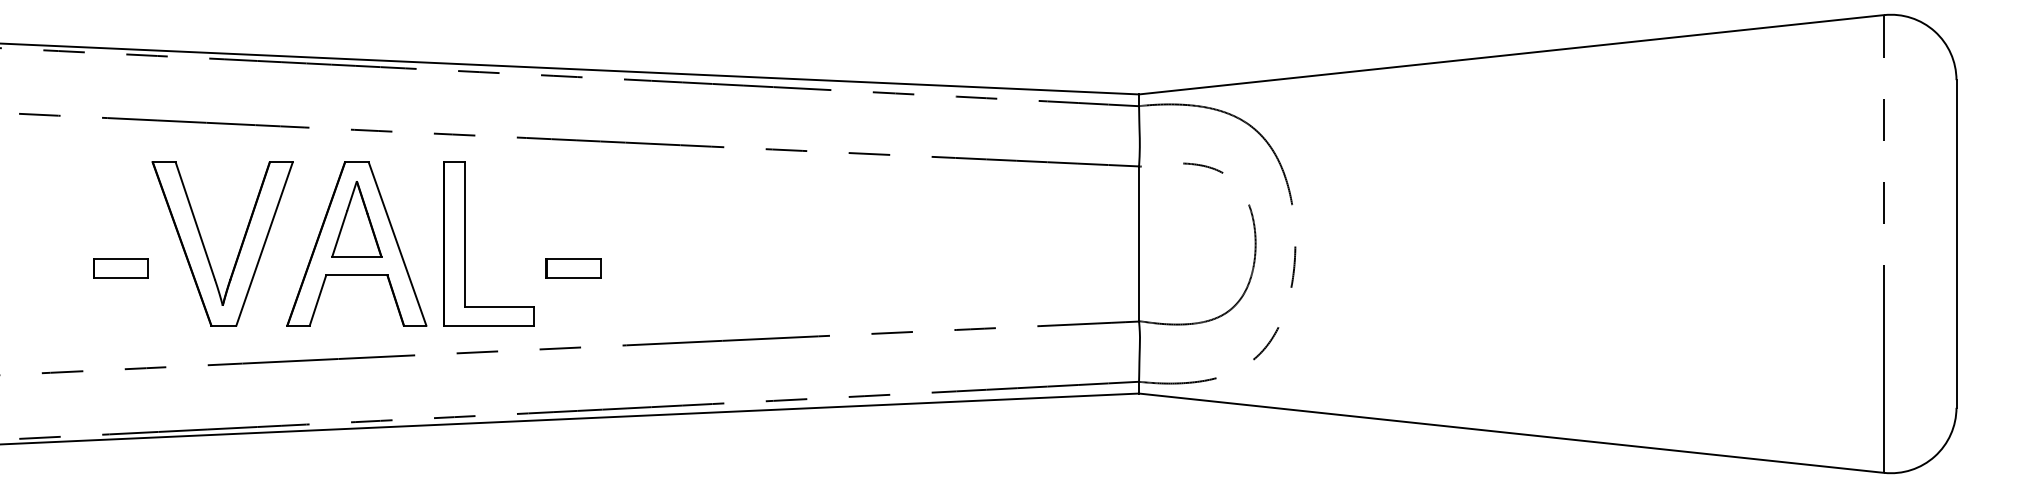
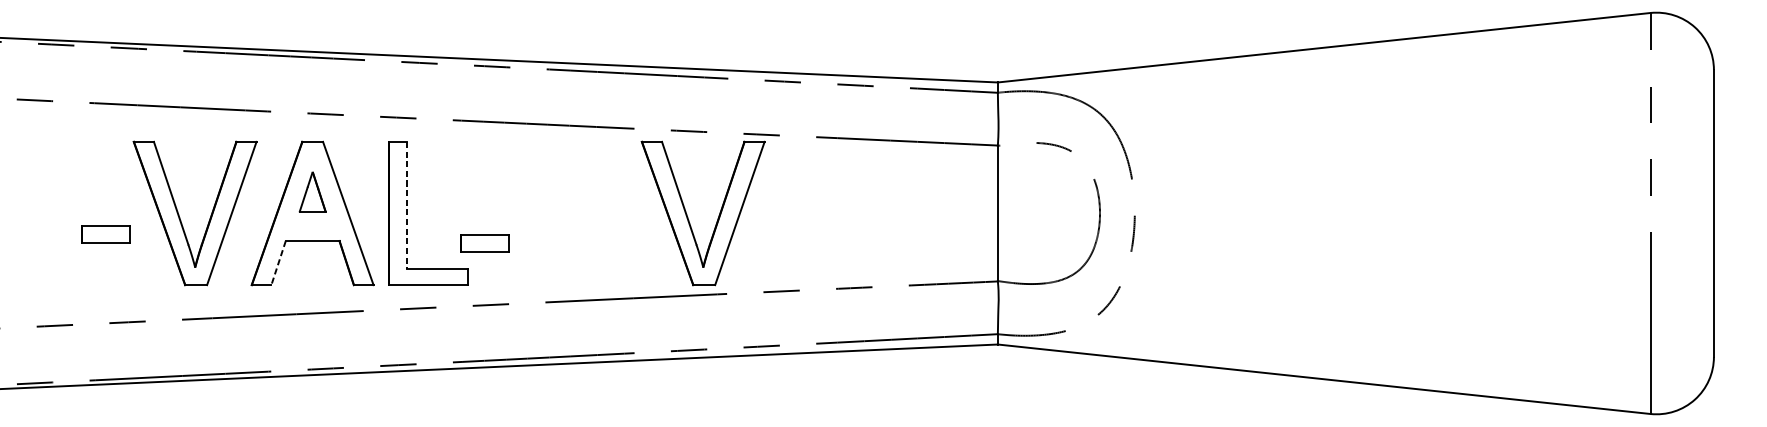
part: (356, 219) -> (312, 192), size x0.6
line: (464, 235) -> (406, 206), solid -> dashed
part: (785, 247) -> (688, 216), added
part: (573, 268) -> (484, 243), moved
line: (317, 301) -> (278, 263), solid -> dashed

